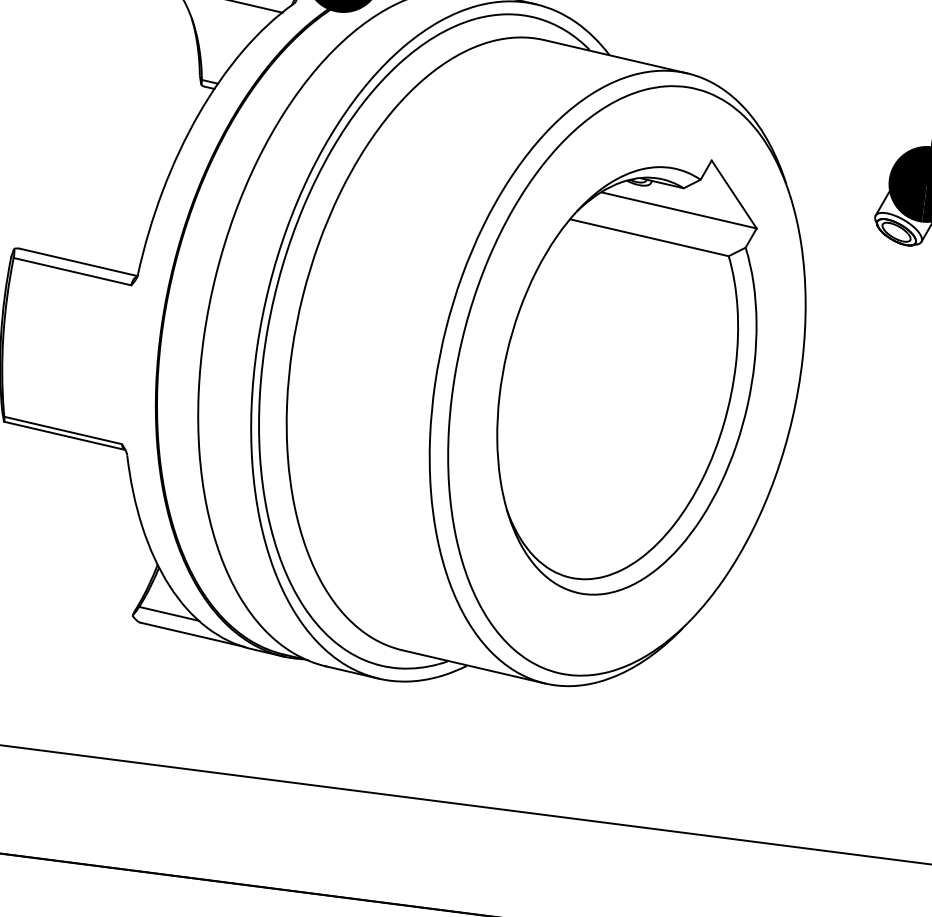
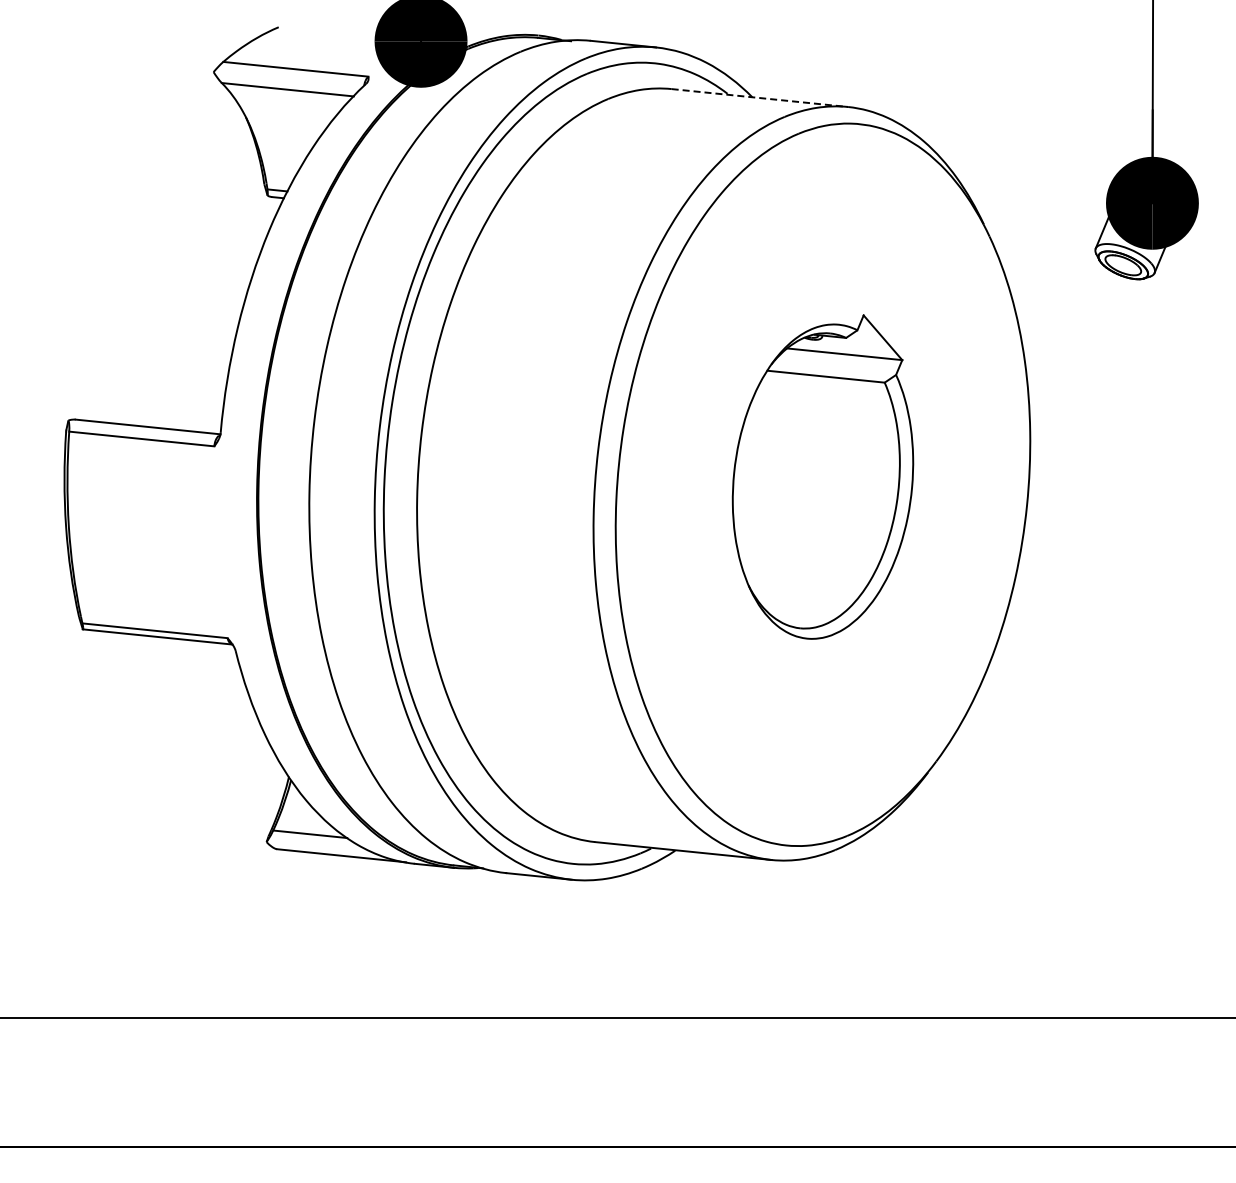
line: (615, 57) -> (759, 98), solid -> dashed
part: (627, 374) -> (822, 476), size x0.6

